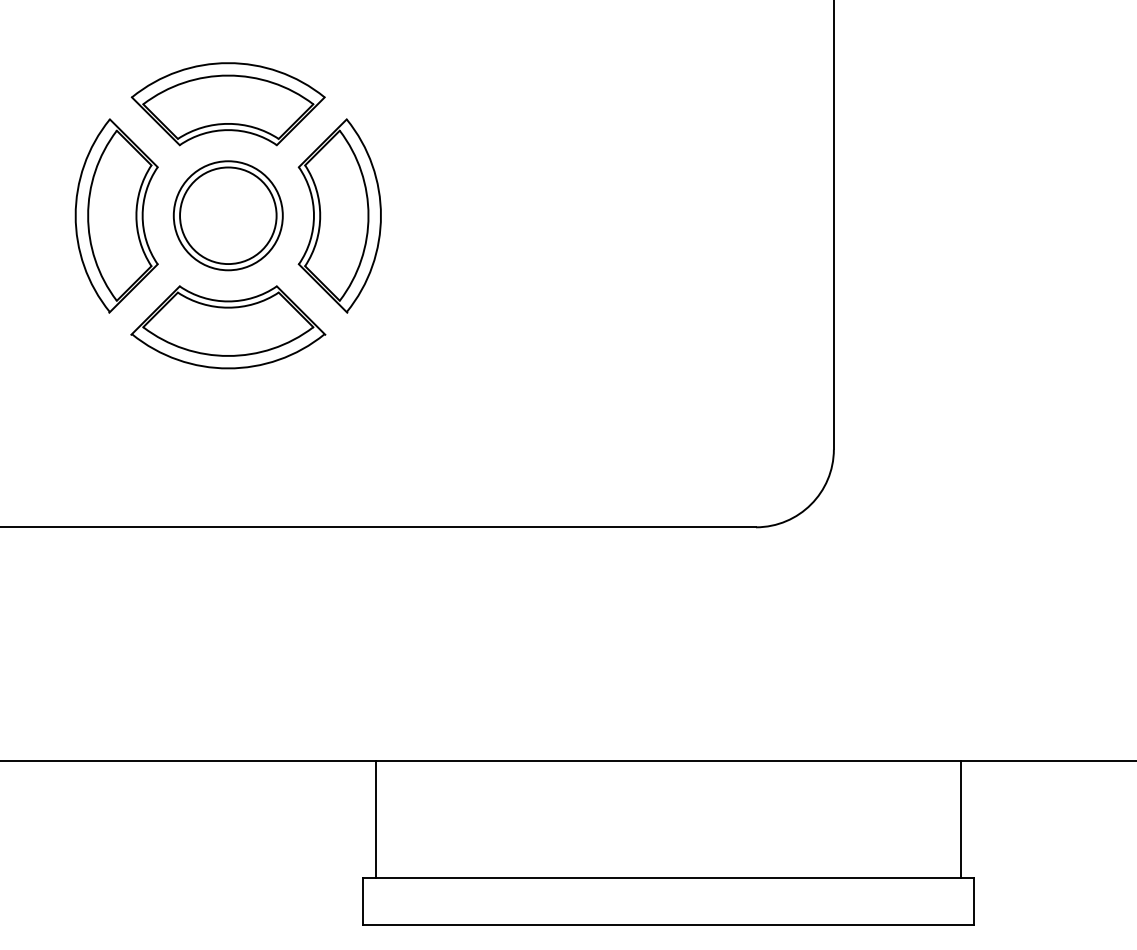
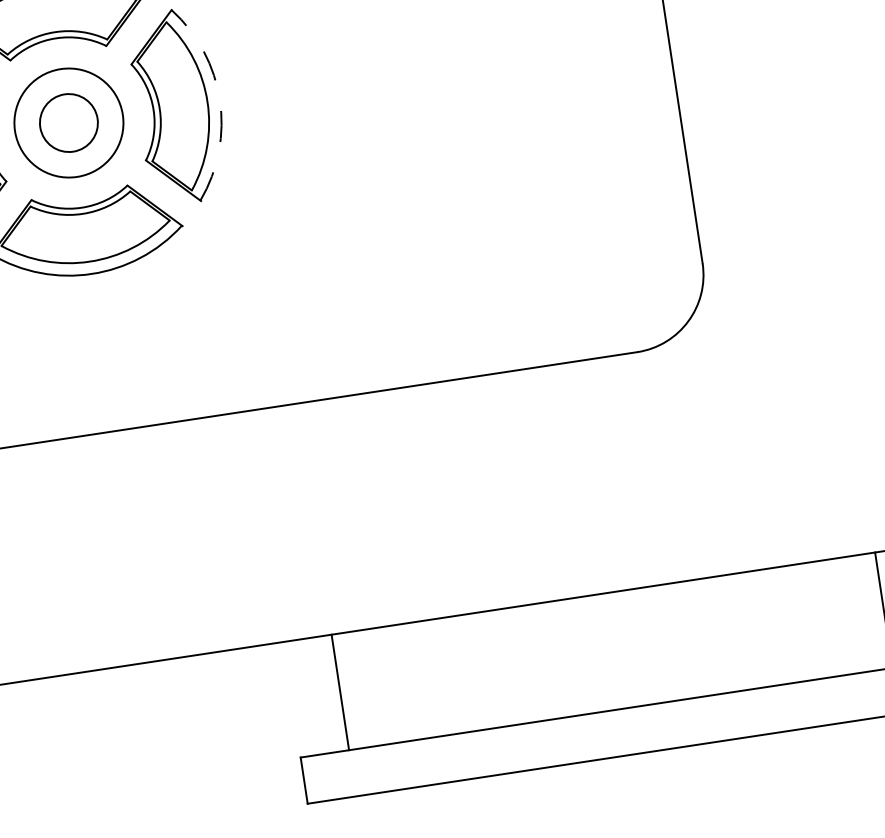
circle: (228, 215) -> (69, 122), size x0.6
arc: (380, 215) -> (219, 100), solid -> dashed
line: (375, 818) -> (340, 691), moved

